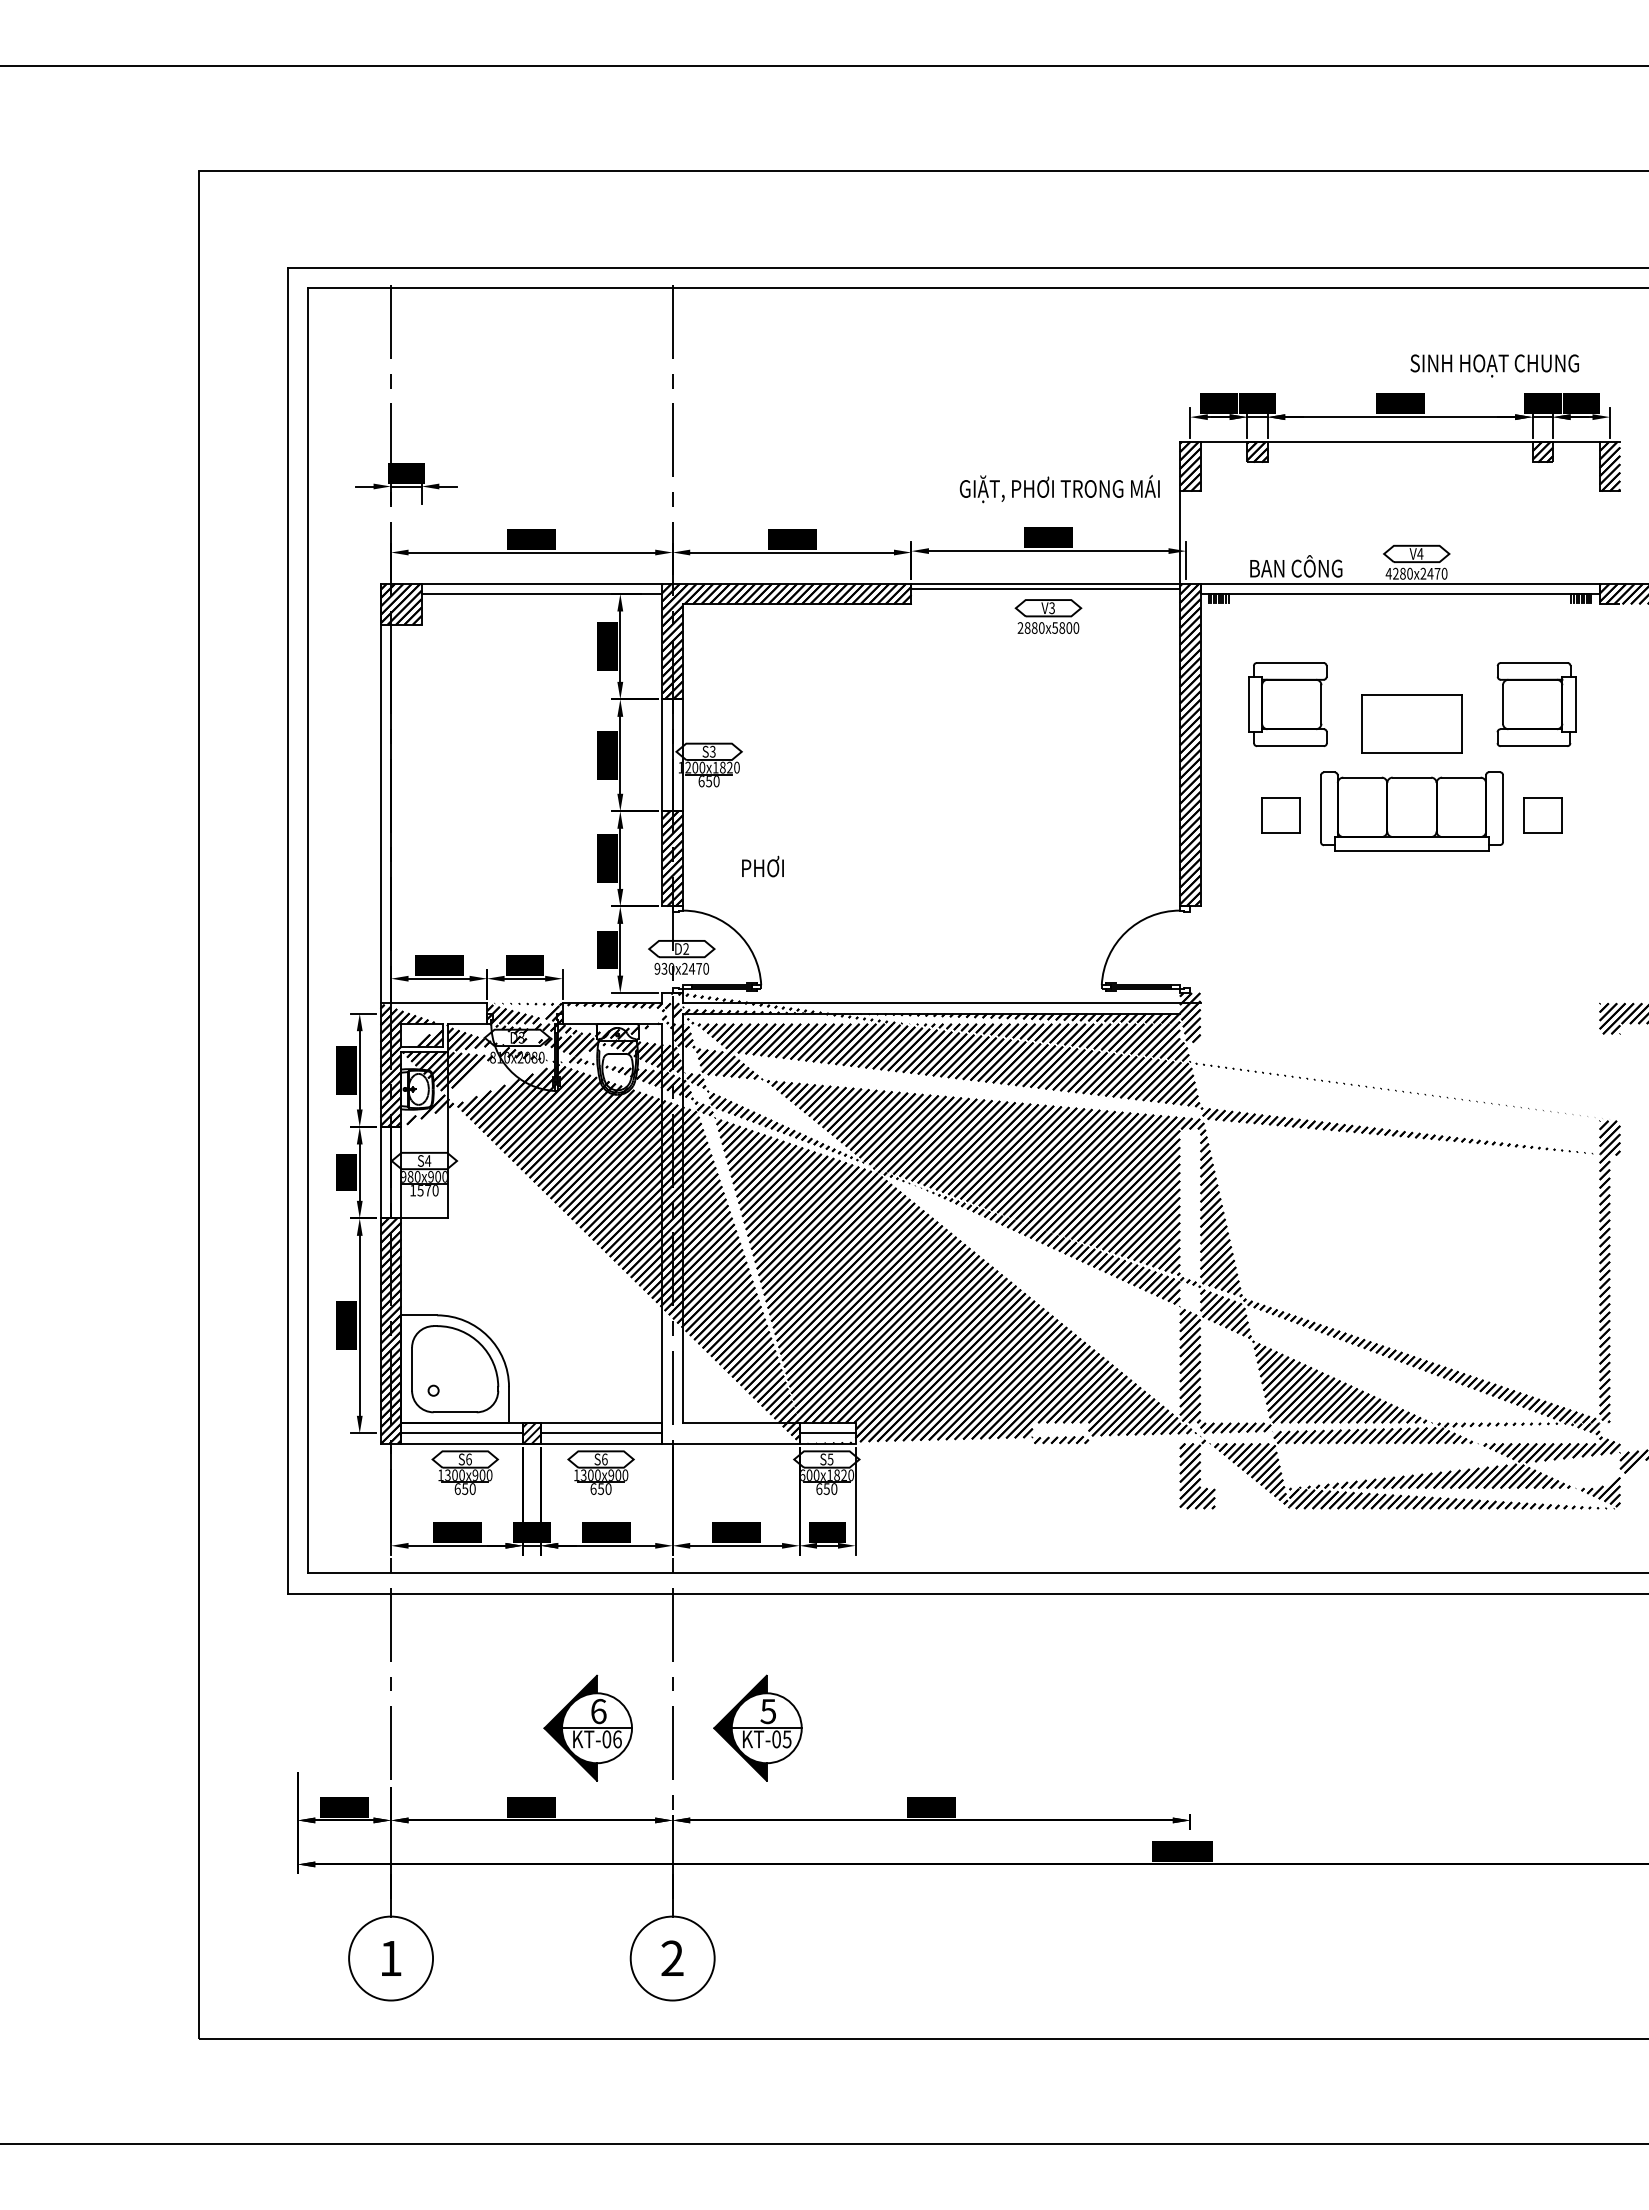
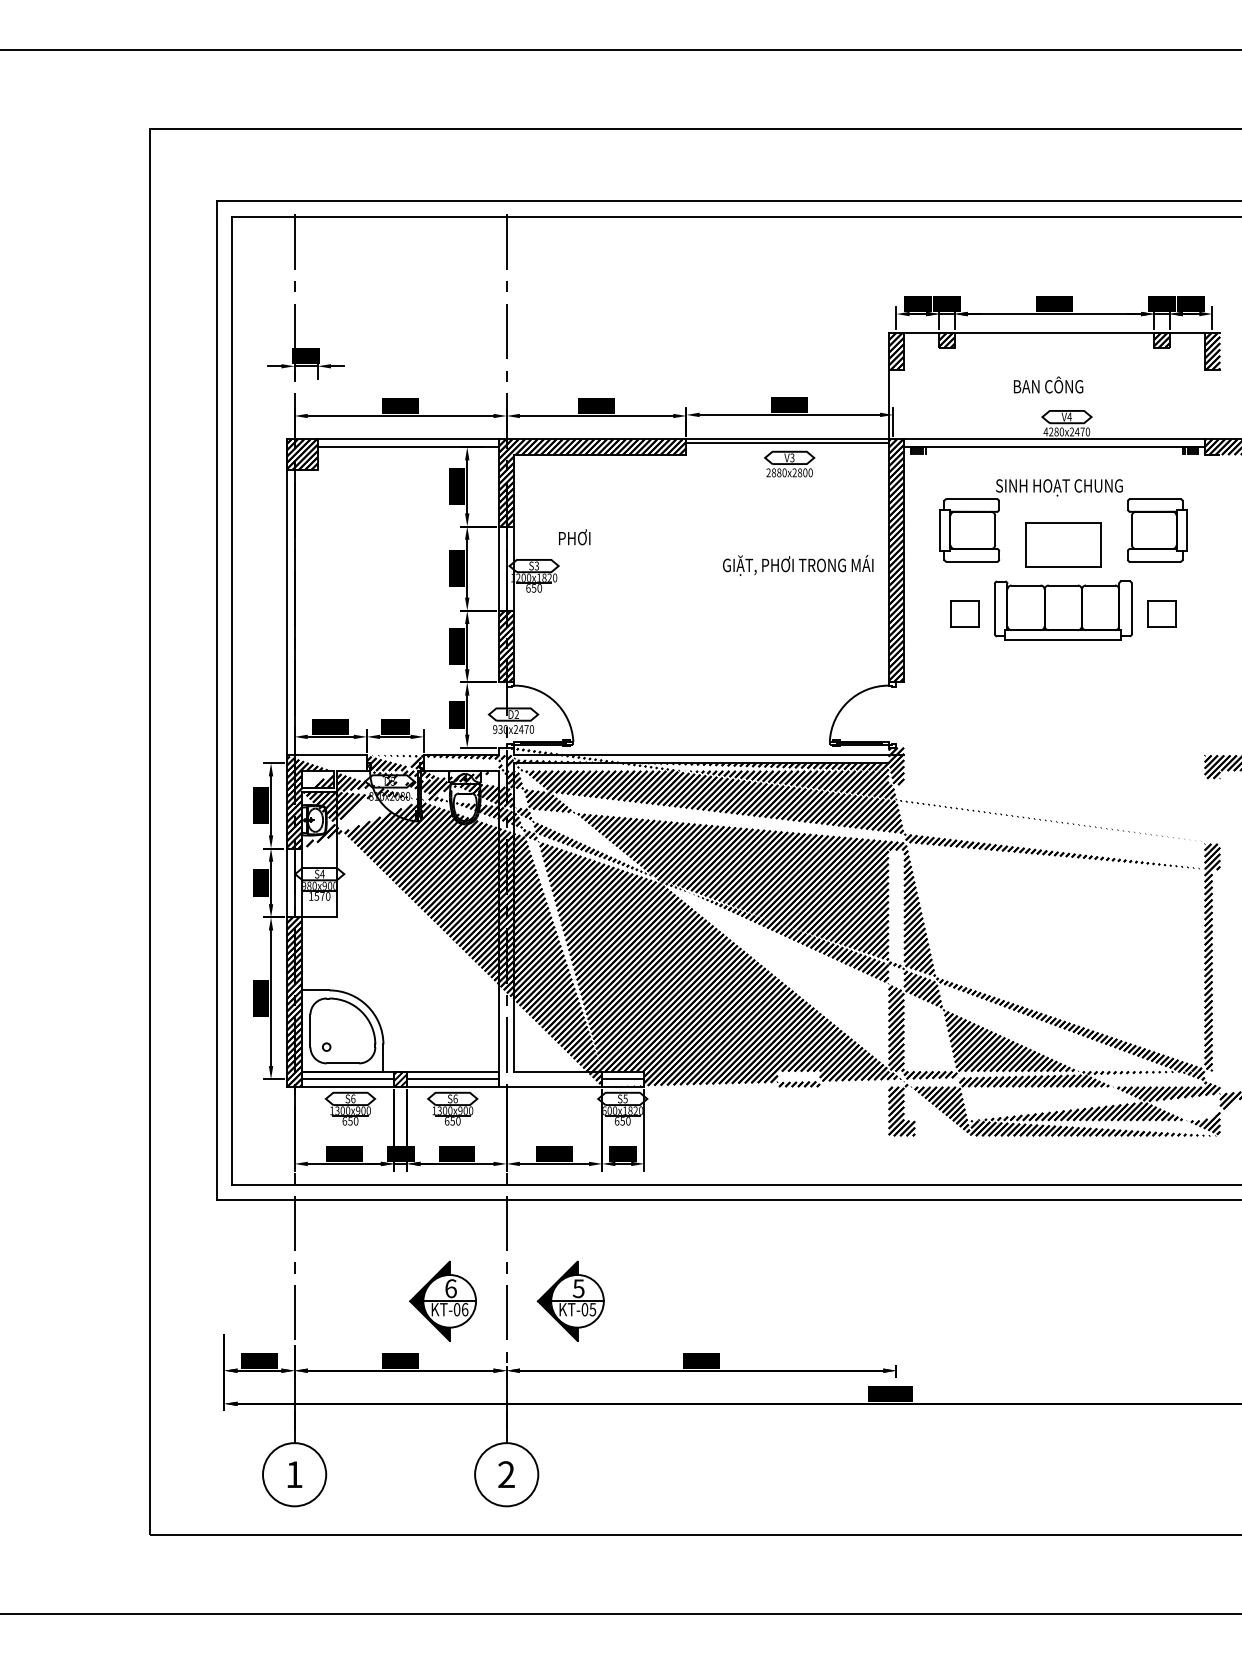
text: (1494, 365) -> (1059, 487), moved
text: (1059, 489) -> (797, 565), moved
text: (1296, 566) -> (1048, 385), moved
text: (1055, 627) -> (794, 472), 2880x5800 -> 2880x2800
text: (762, 866) -> (574, 537), moved

